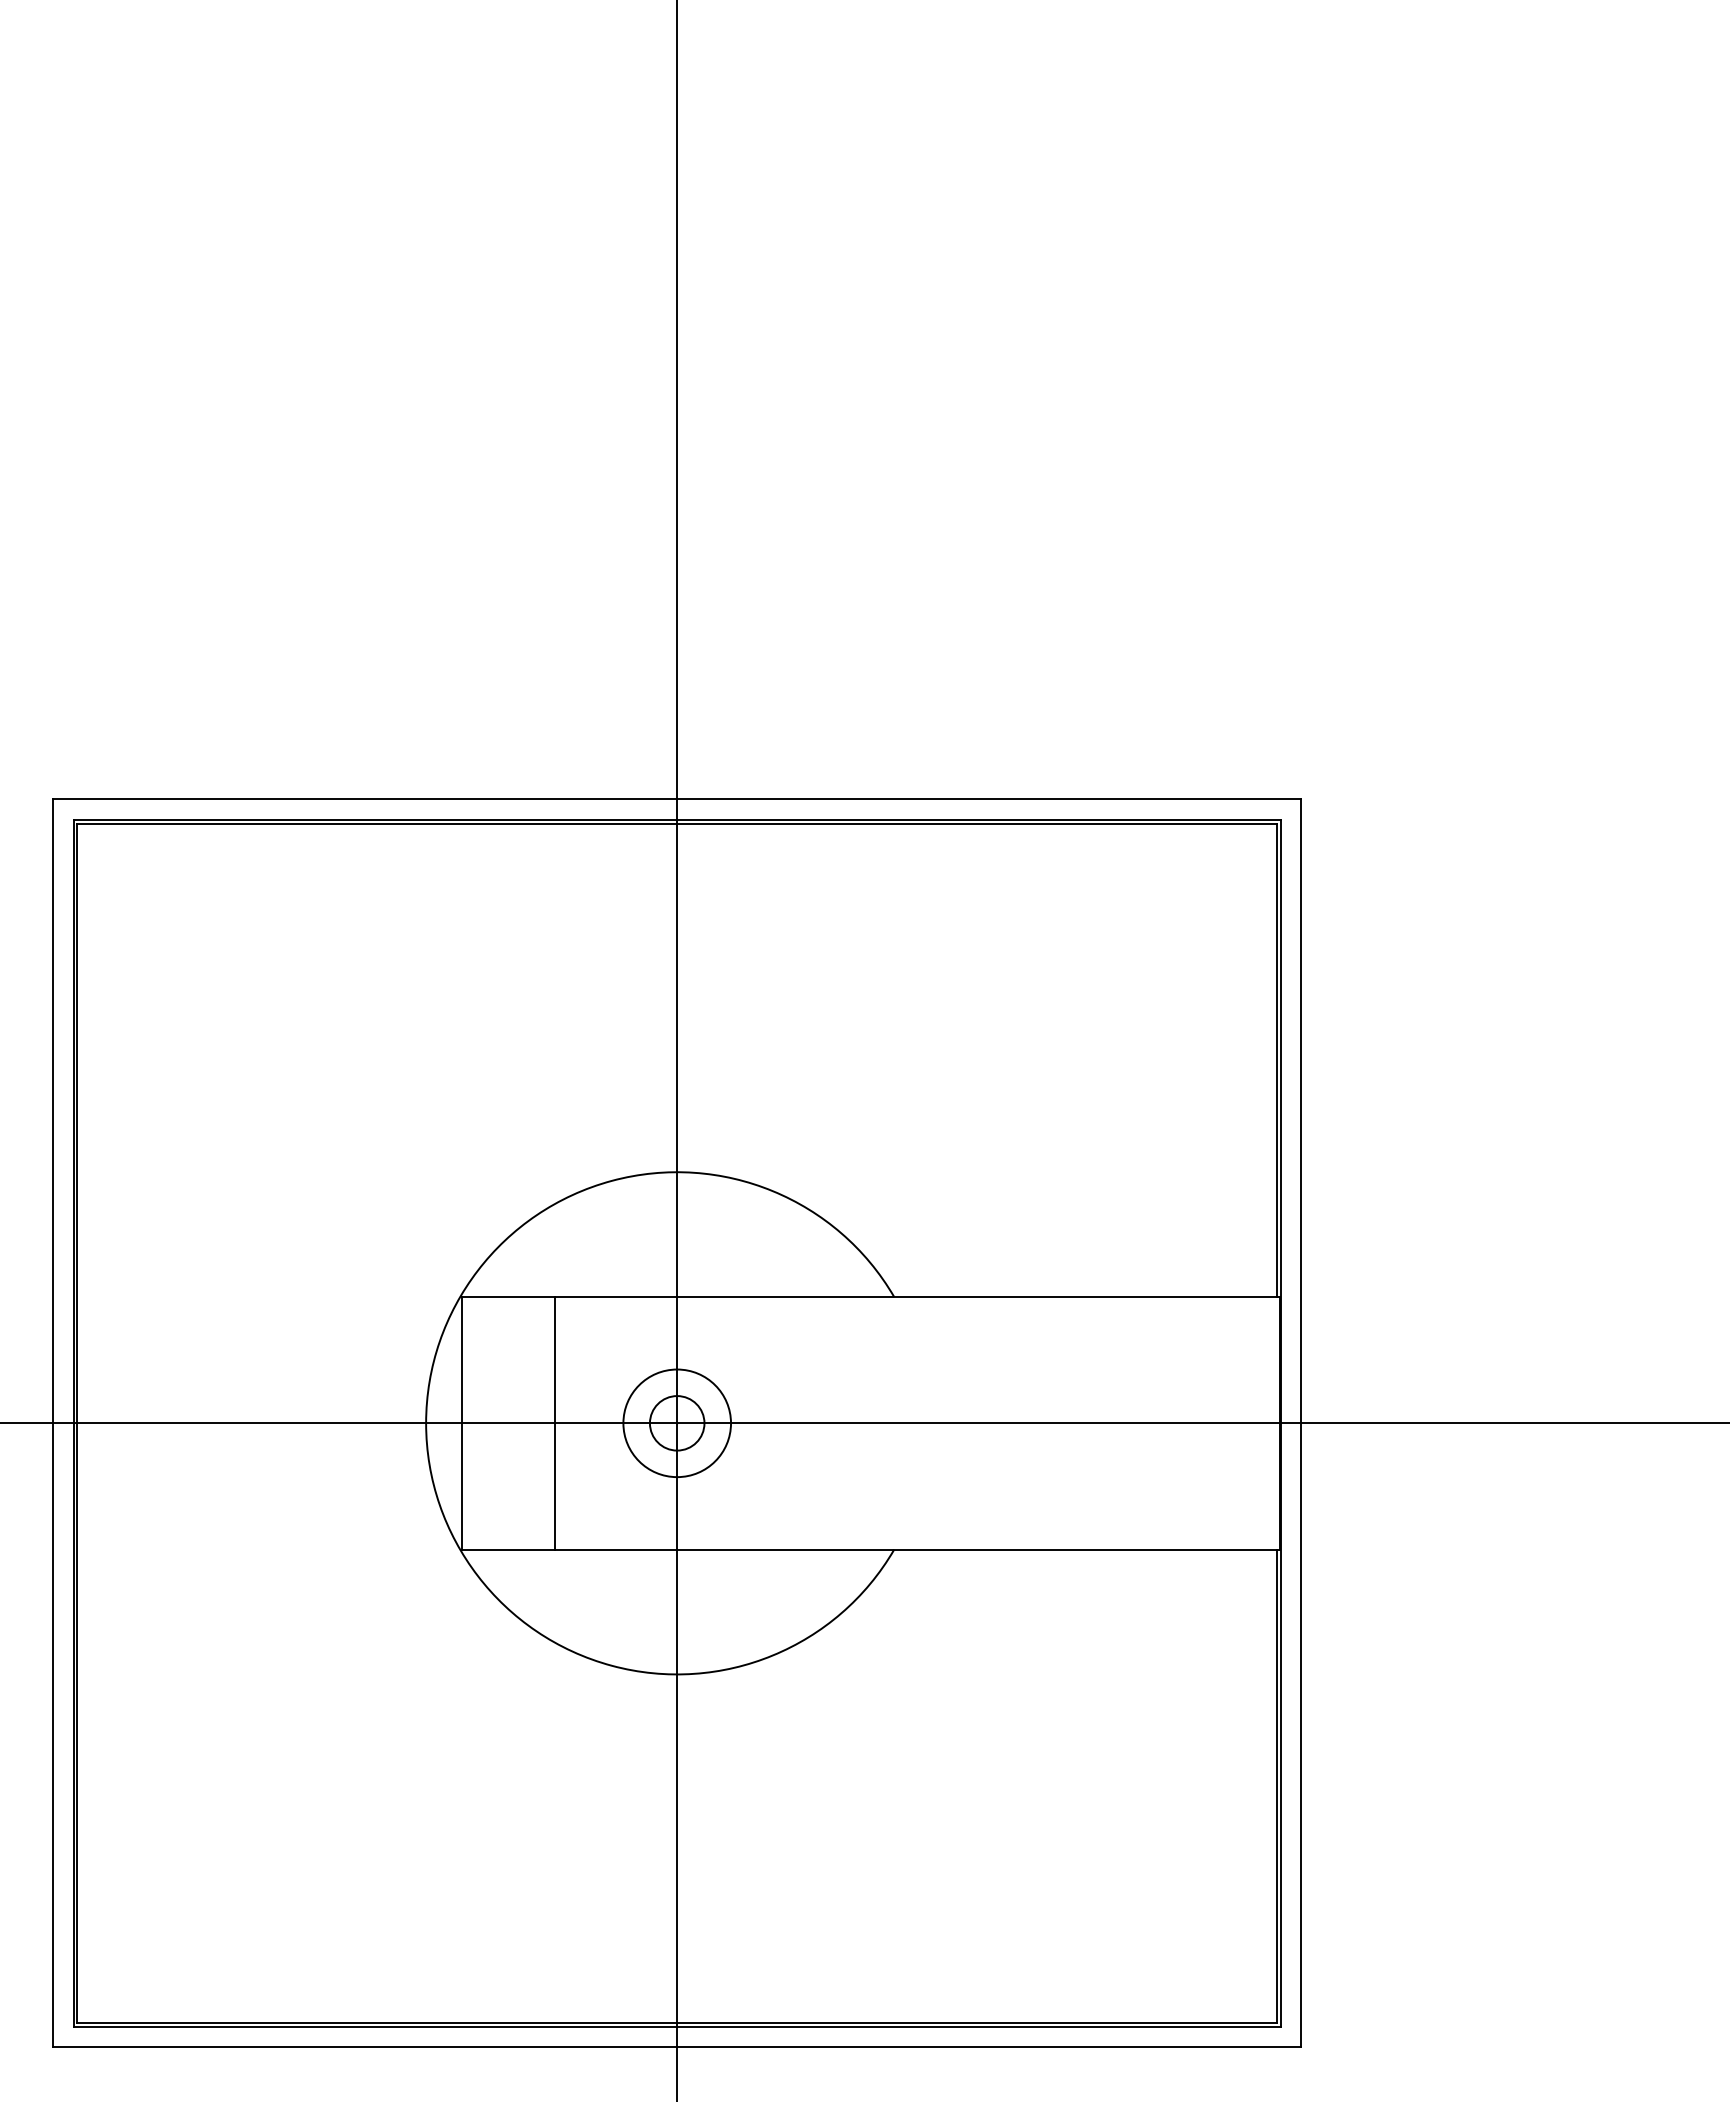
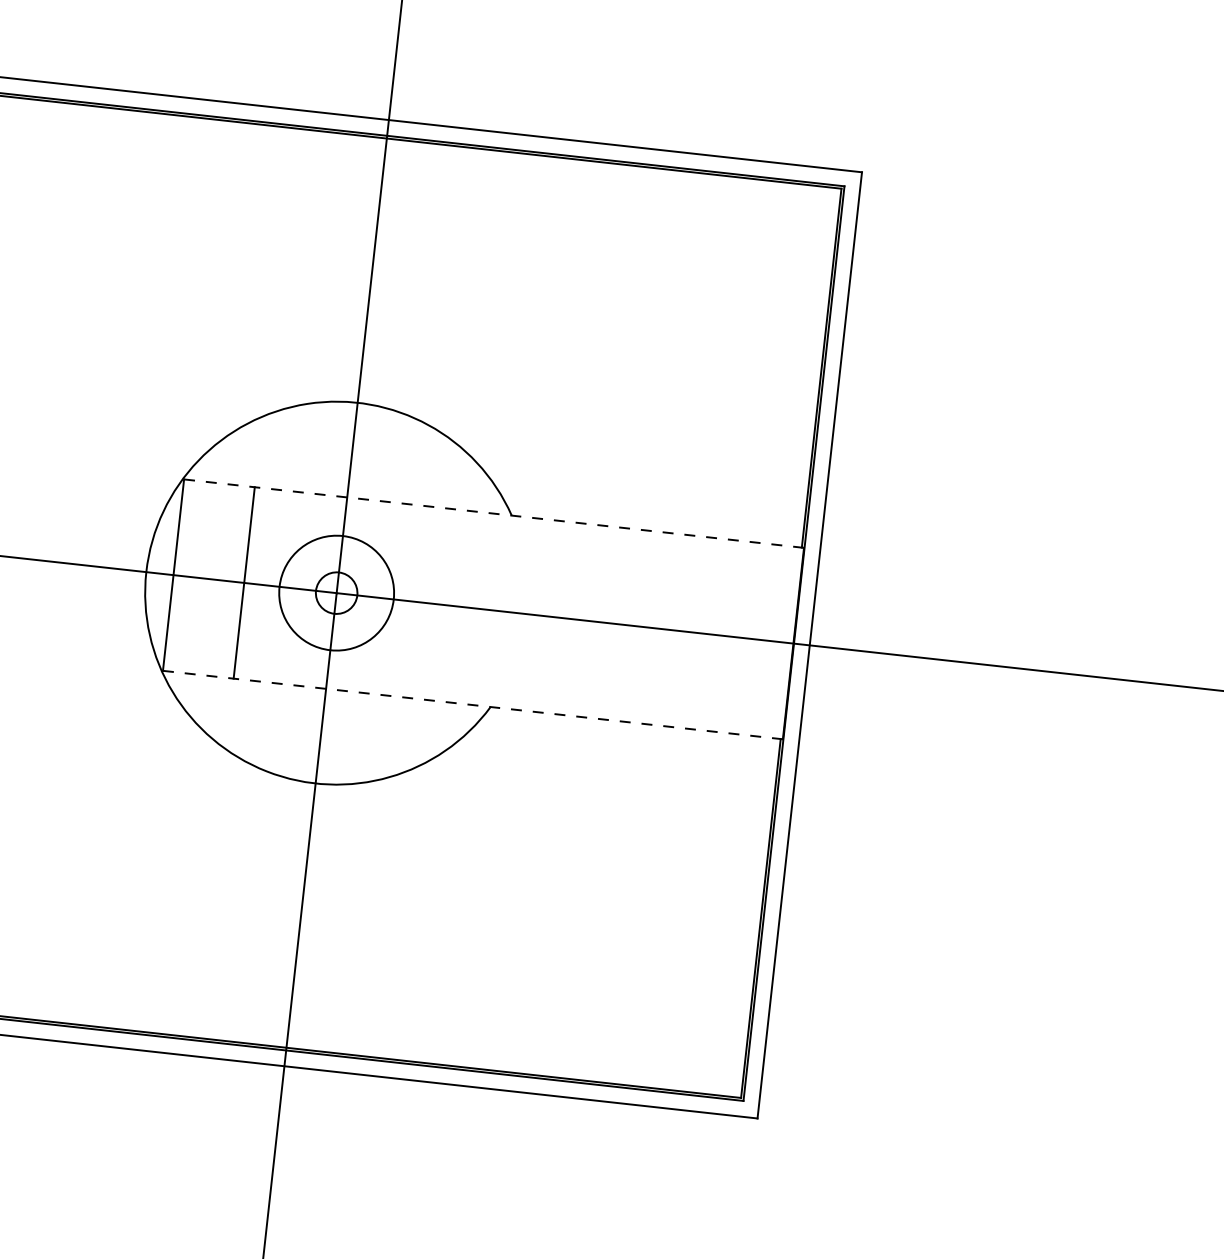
line: (870, 1297) -> (493, 513), solid -> dashed
circle: (677, 1423) -> (336, 593), size x1.4
line: (870, 1549) -> (472, 704), solid -> dashed

